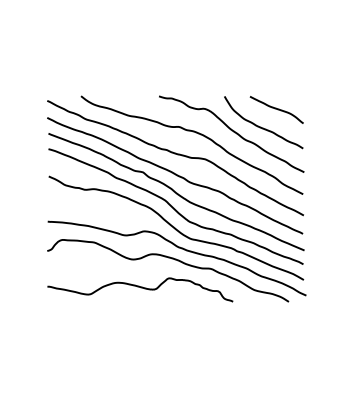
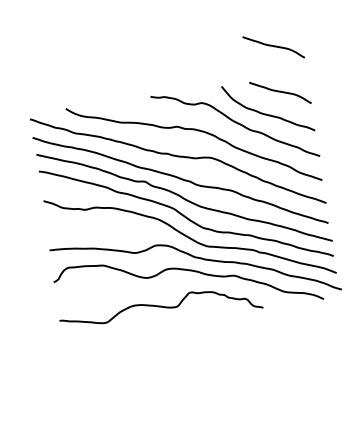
curve: (276, 67) -> (273, 46), added

